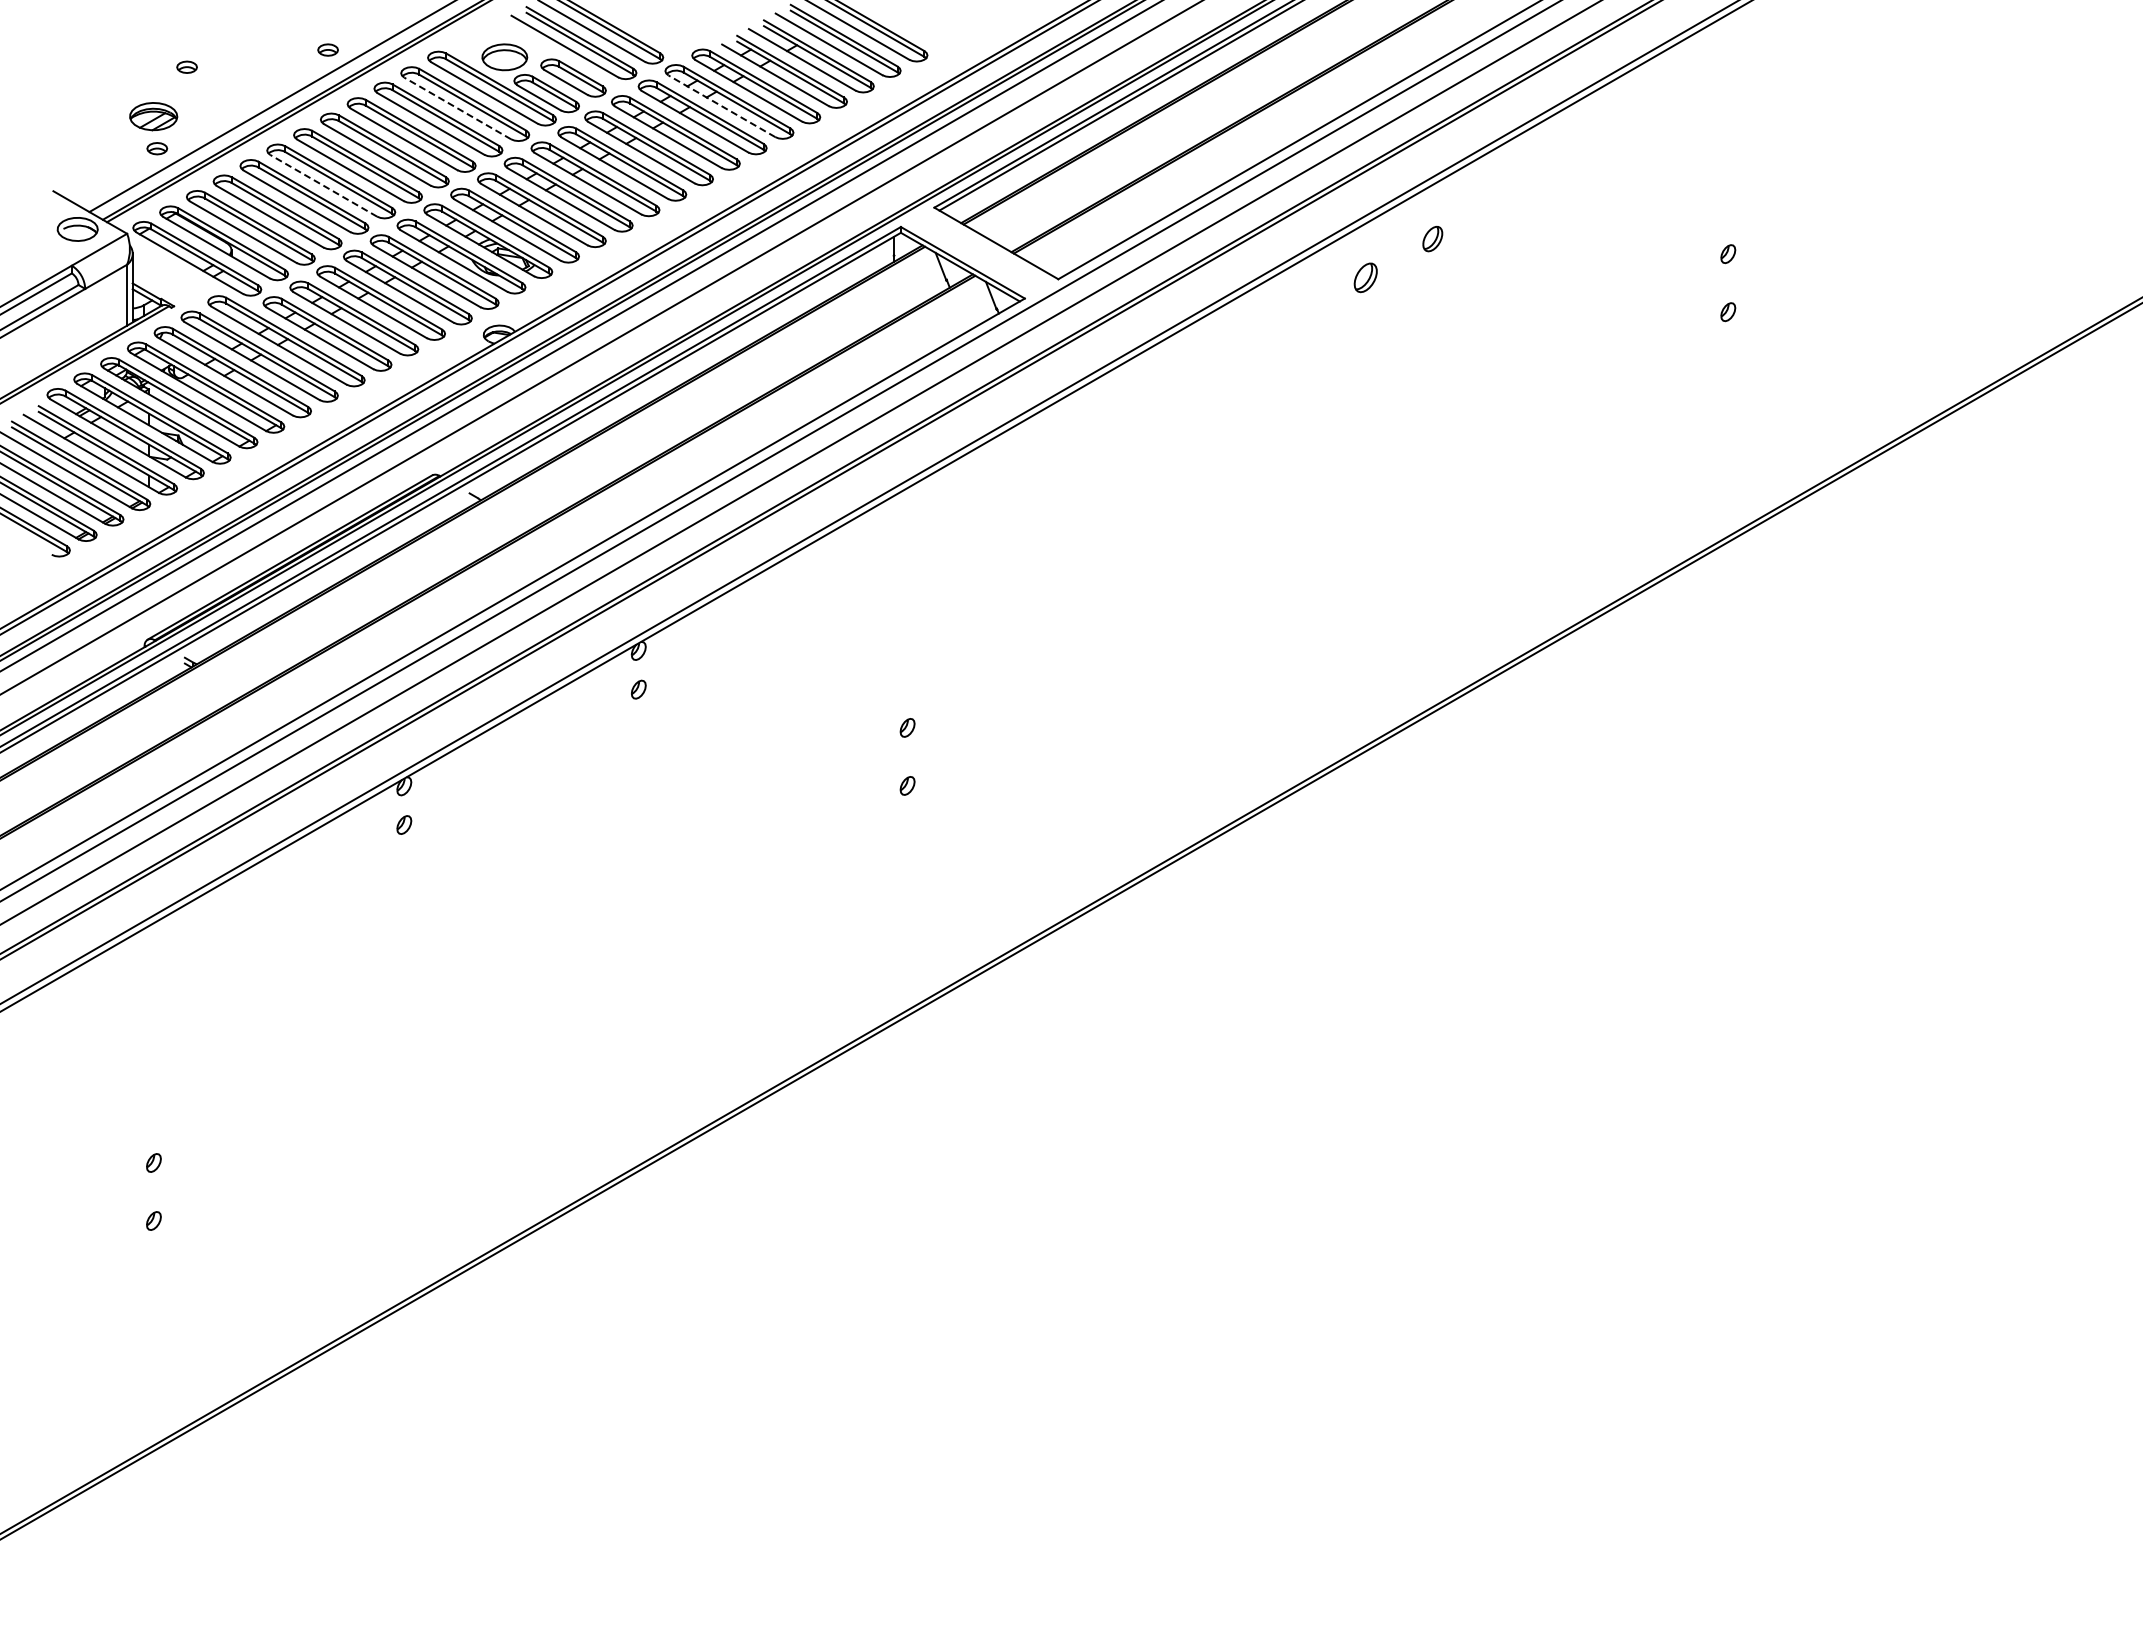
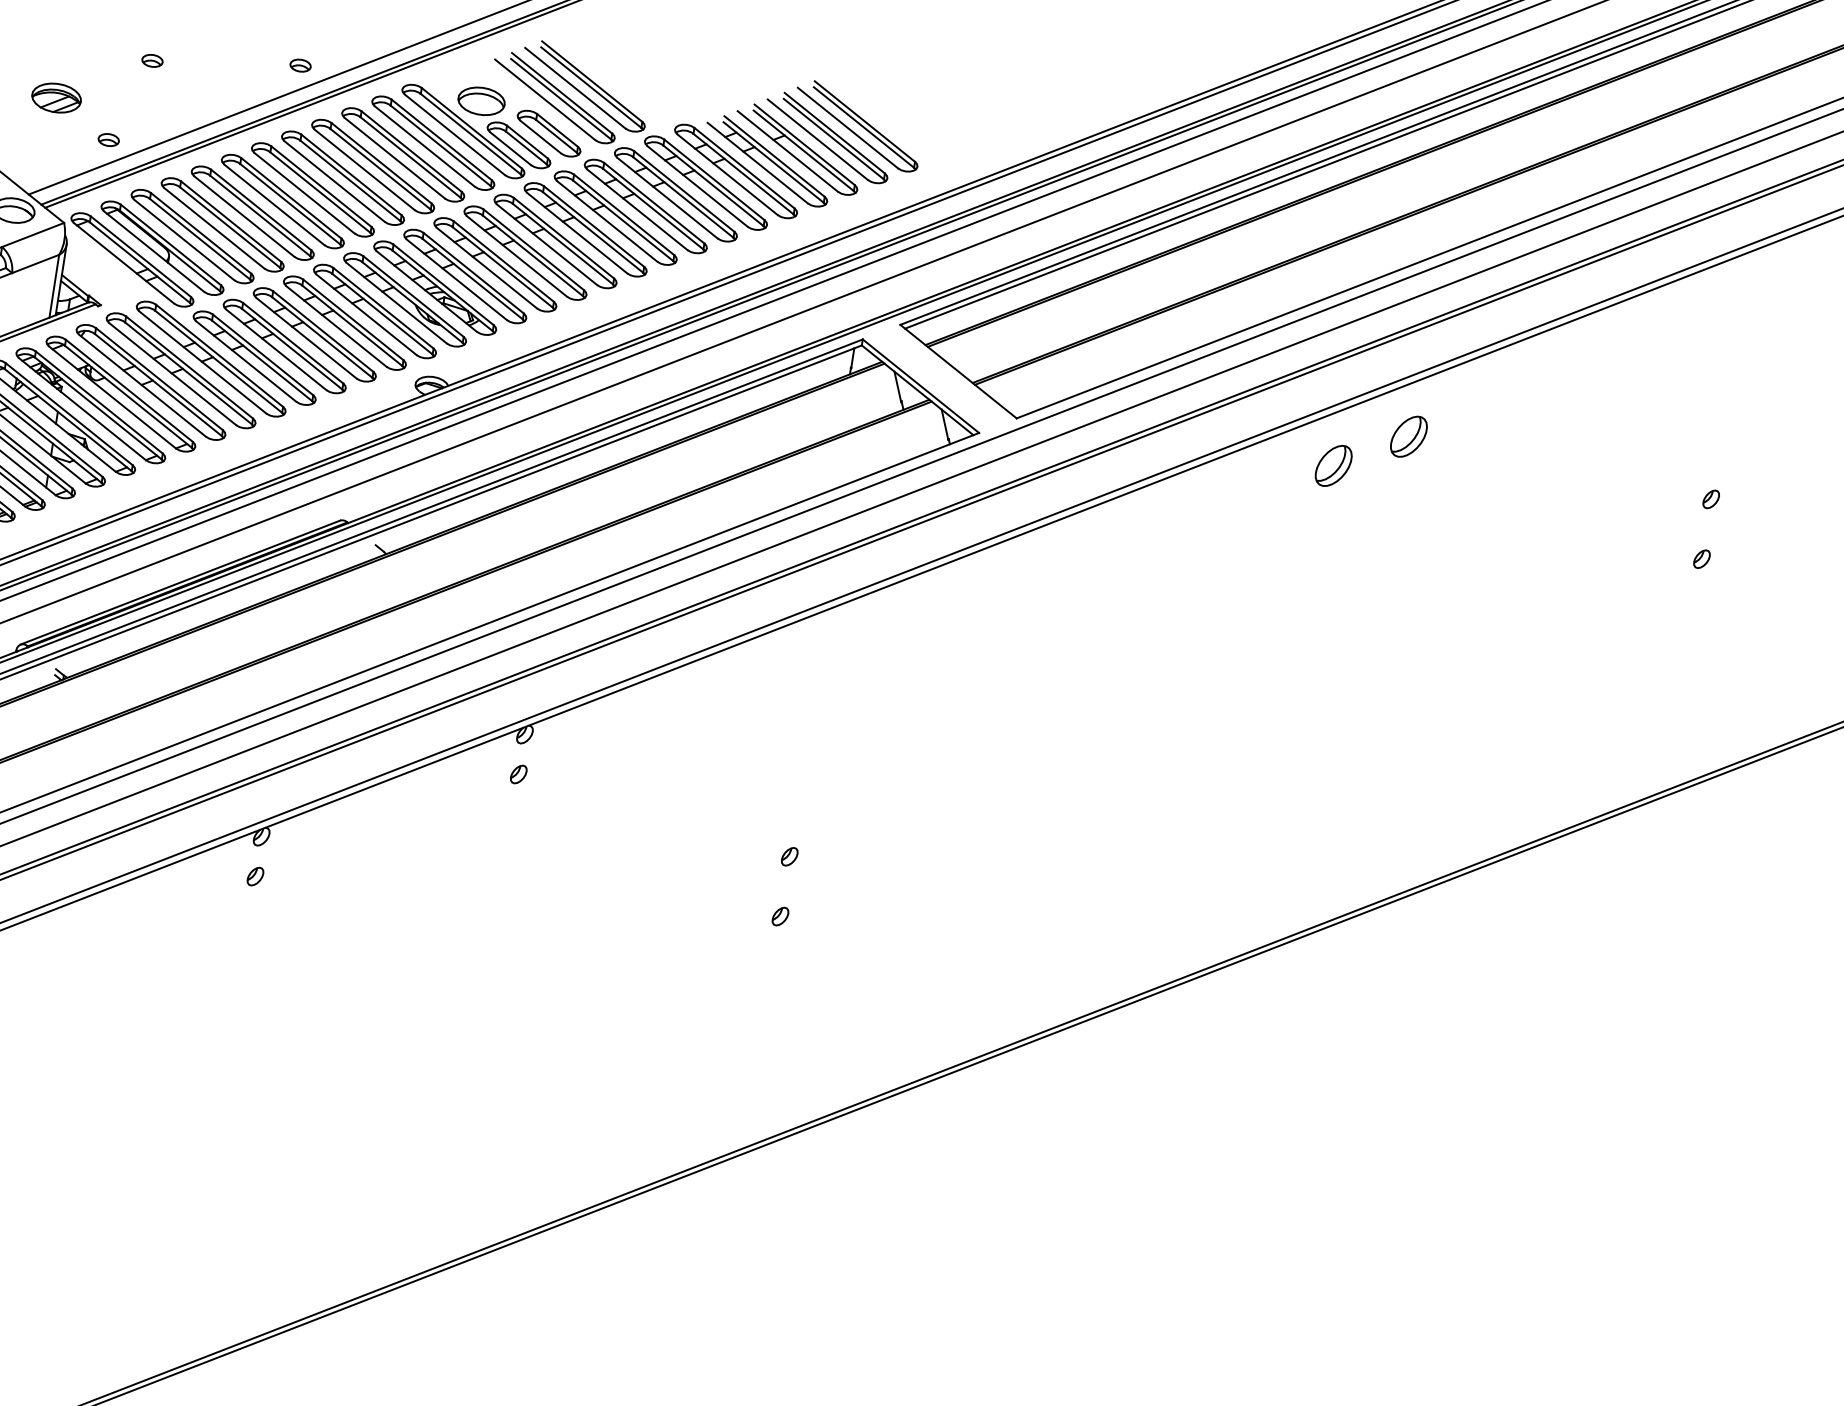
line: (721, 106) -> (697, 186), dashed -> solid
line: (457, 108) -> (424, 146), dashed -> solid
part: (153, 116) -> (56, 97), moved
line: (323, 185) -> (274, 204), dashed -> solid
part: (1432, 238) -> (1408, 436), size x1.67
part: (1365, 277) -> (1333, 465), size x1.43

